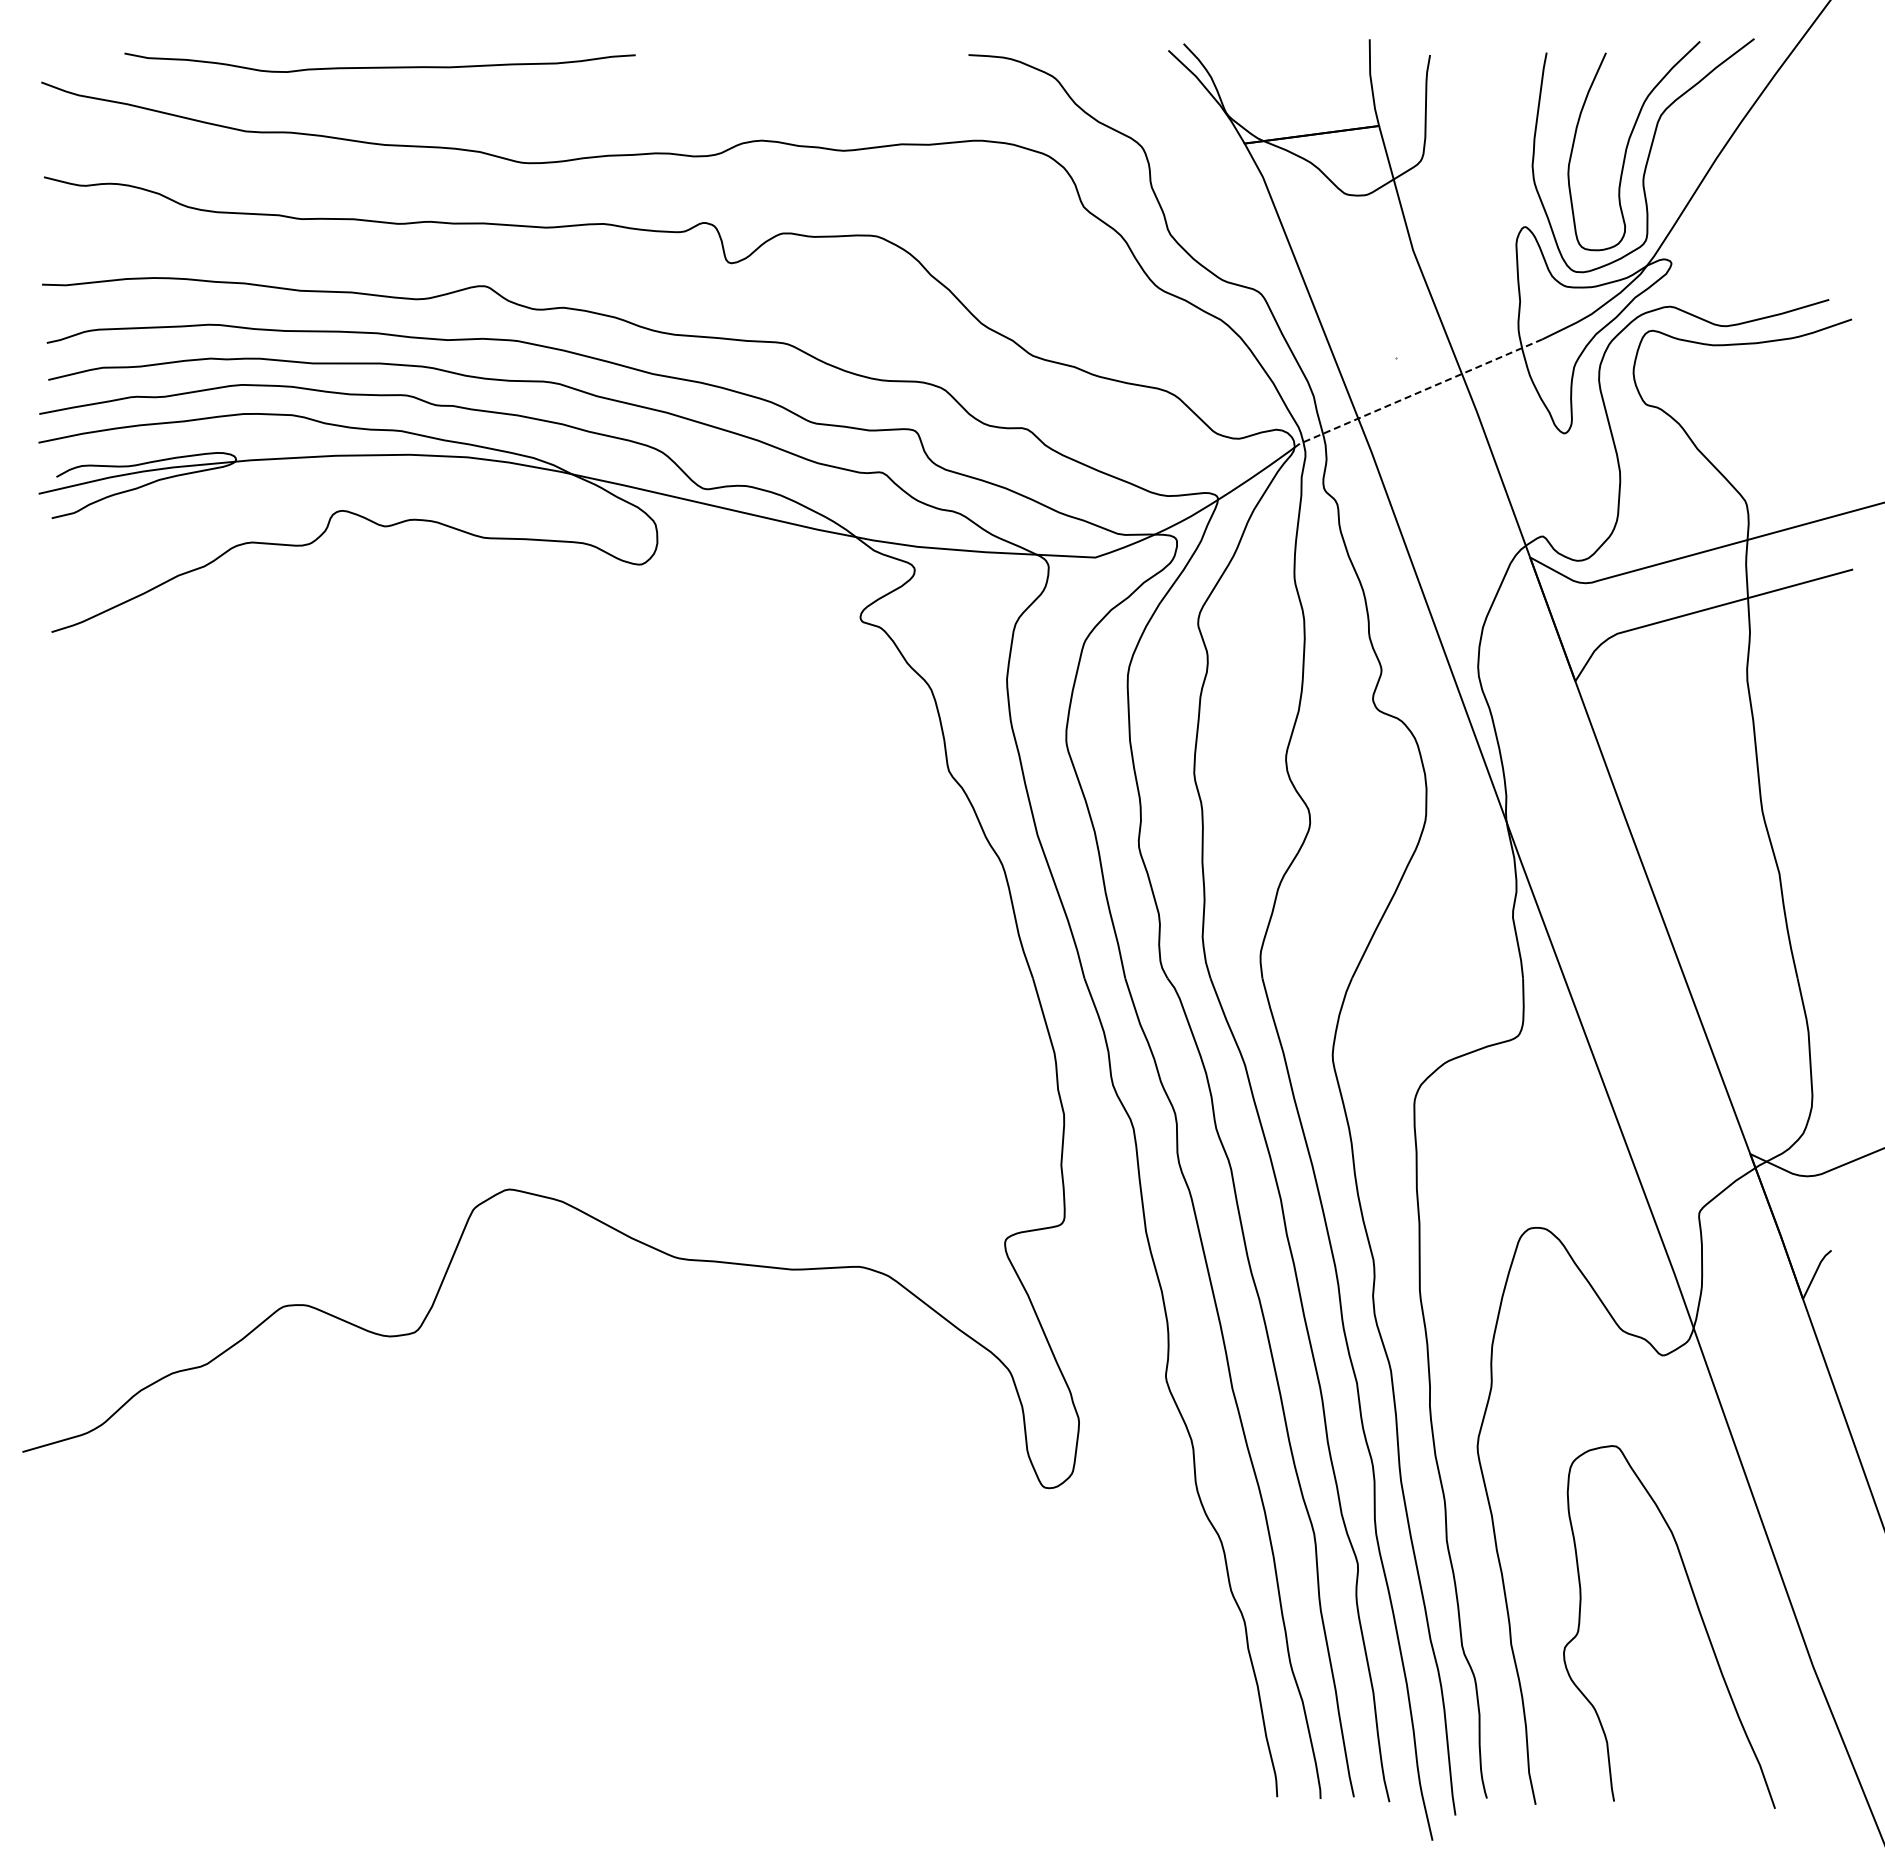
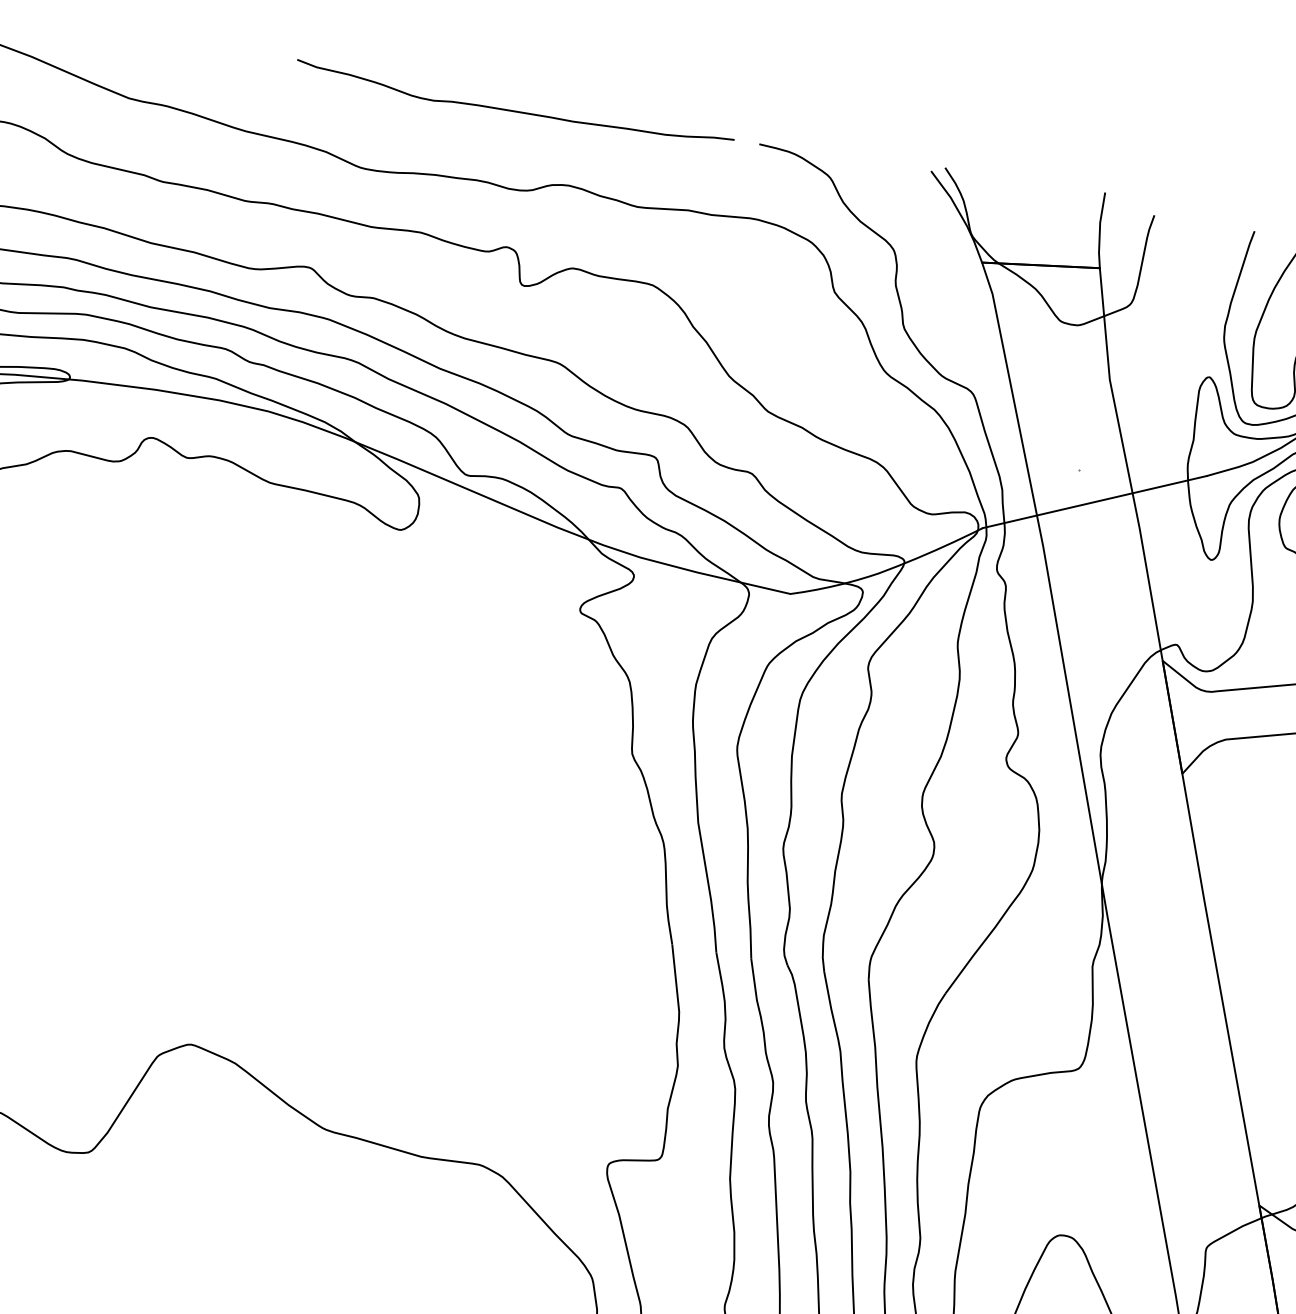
curve: (379, 66) -> (513, 110), moved
line: (1420, 391) -> (1094, 501), dashed -> solid

